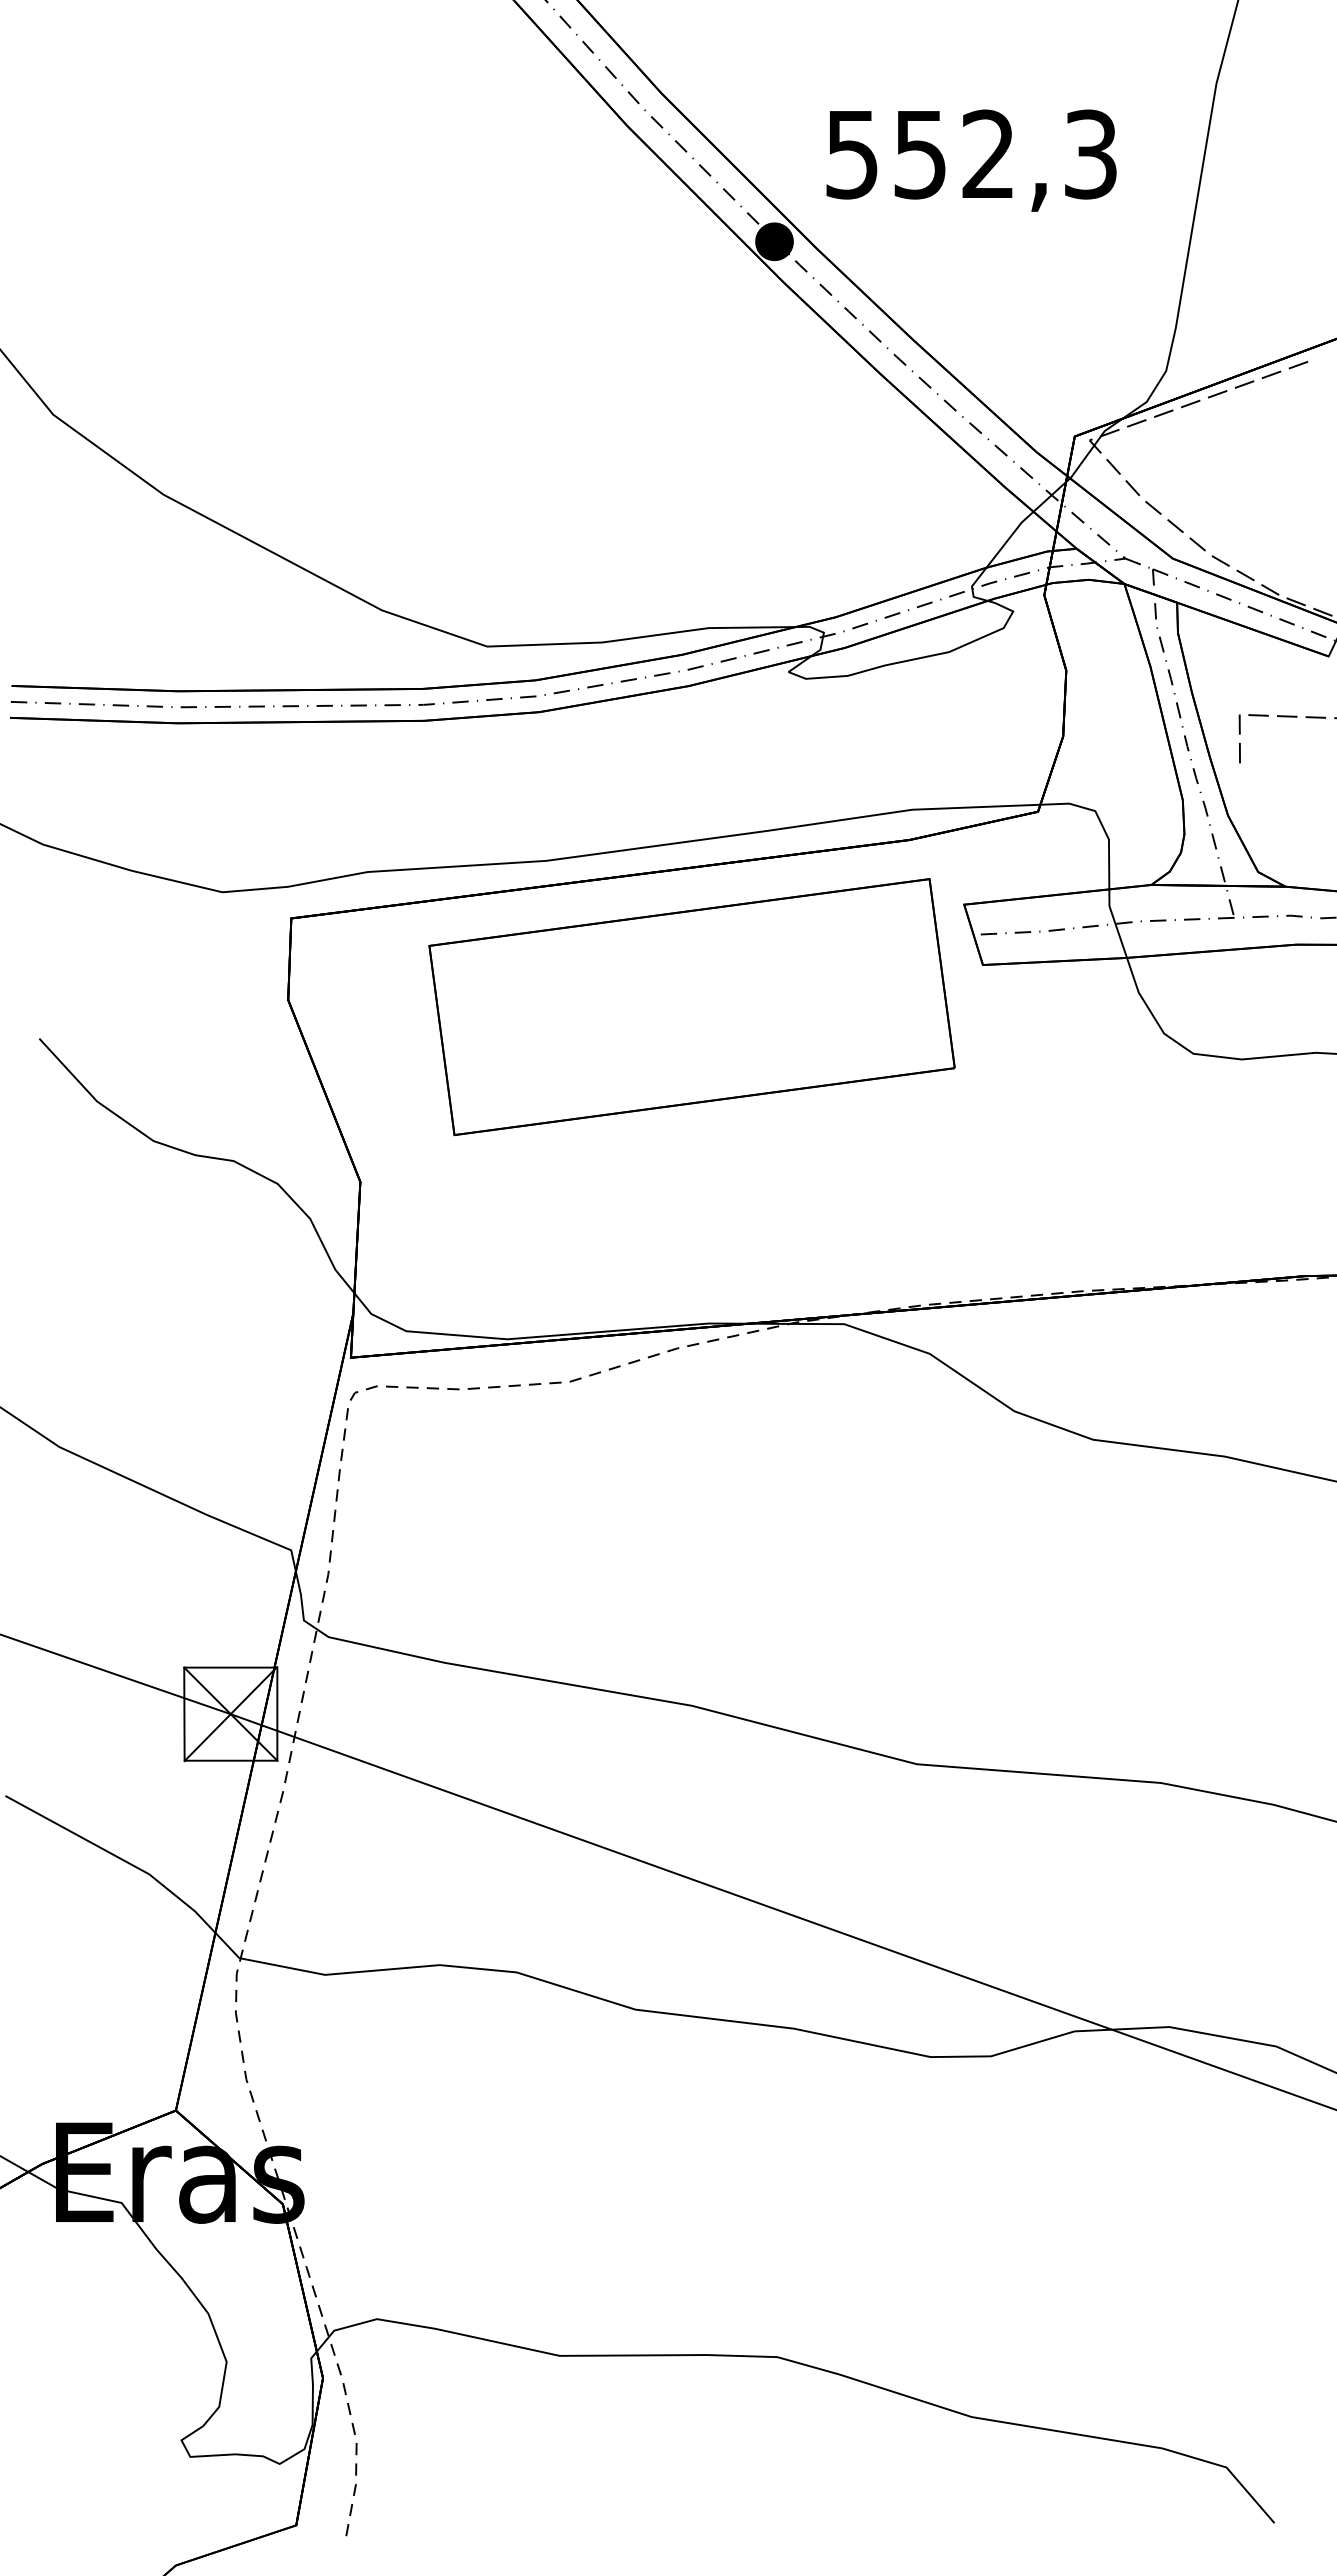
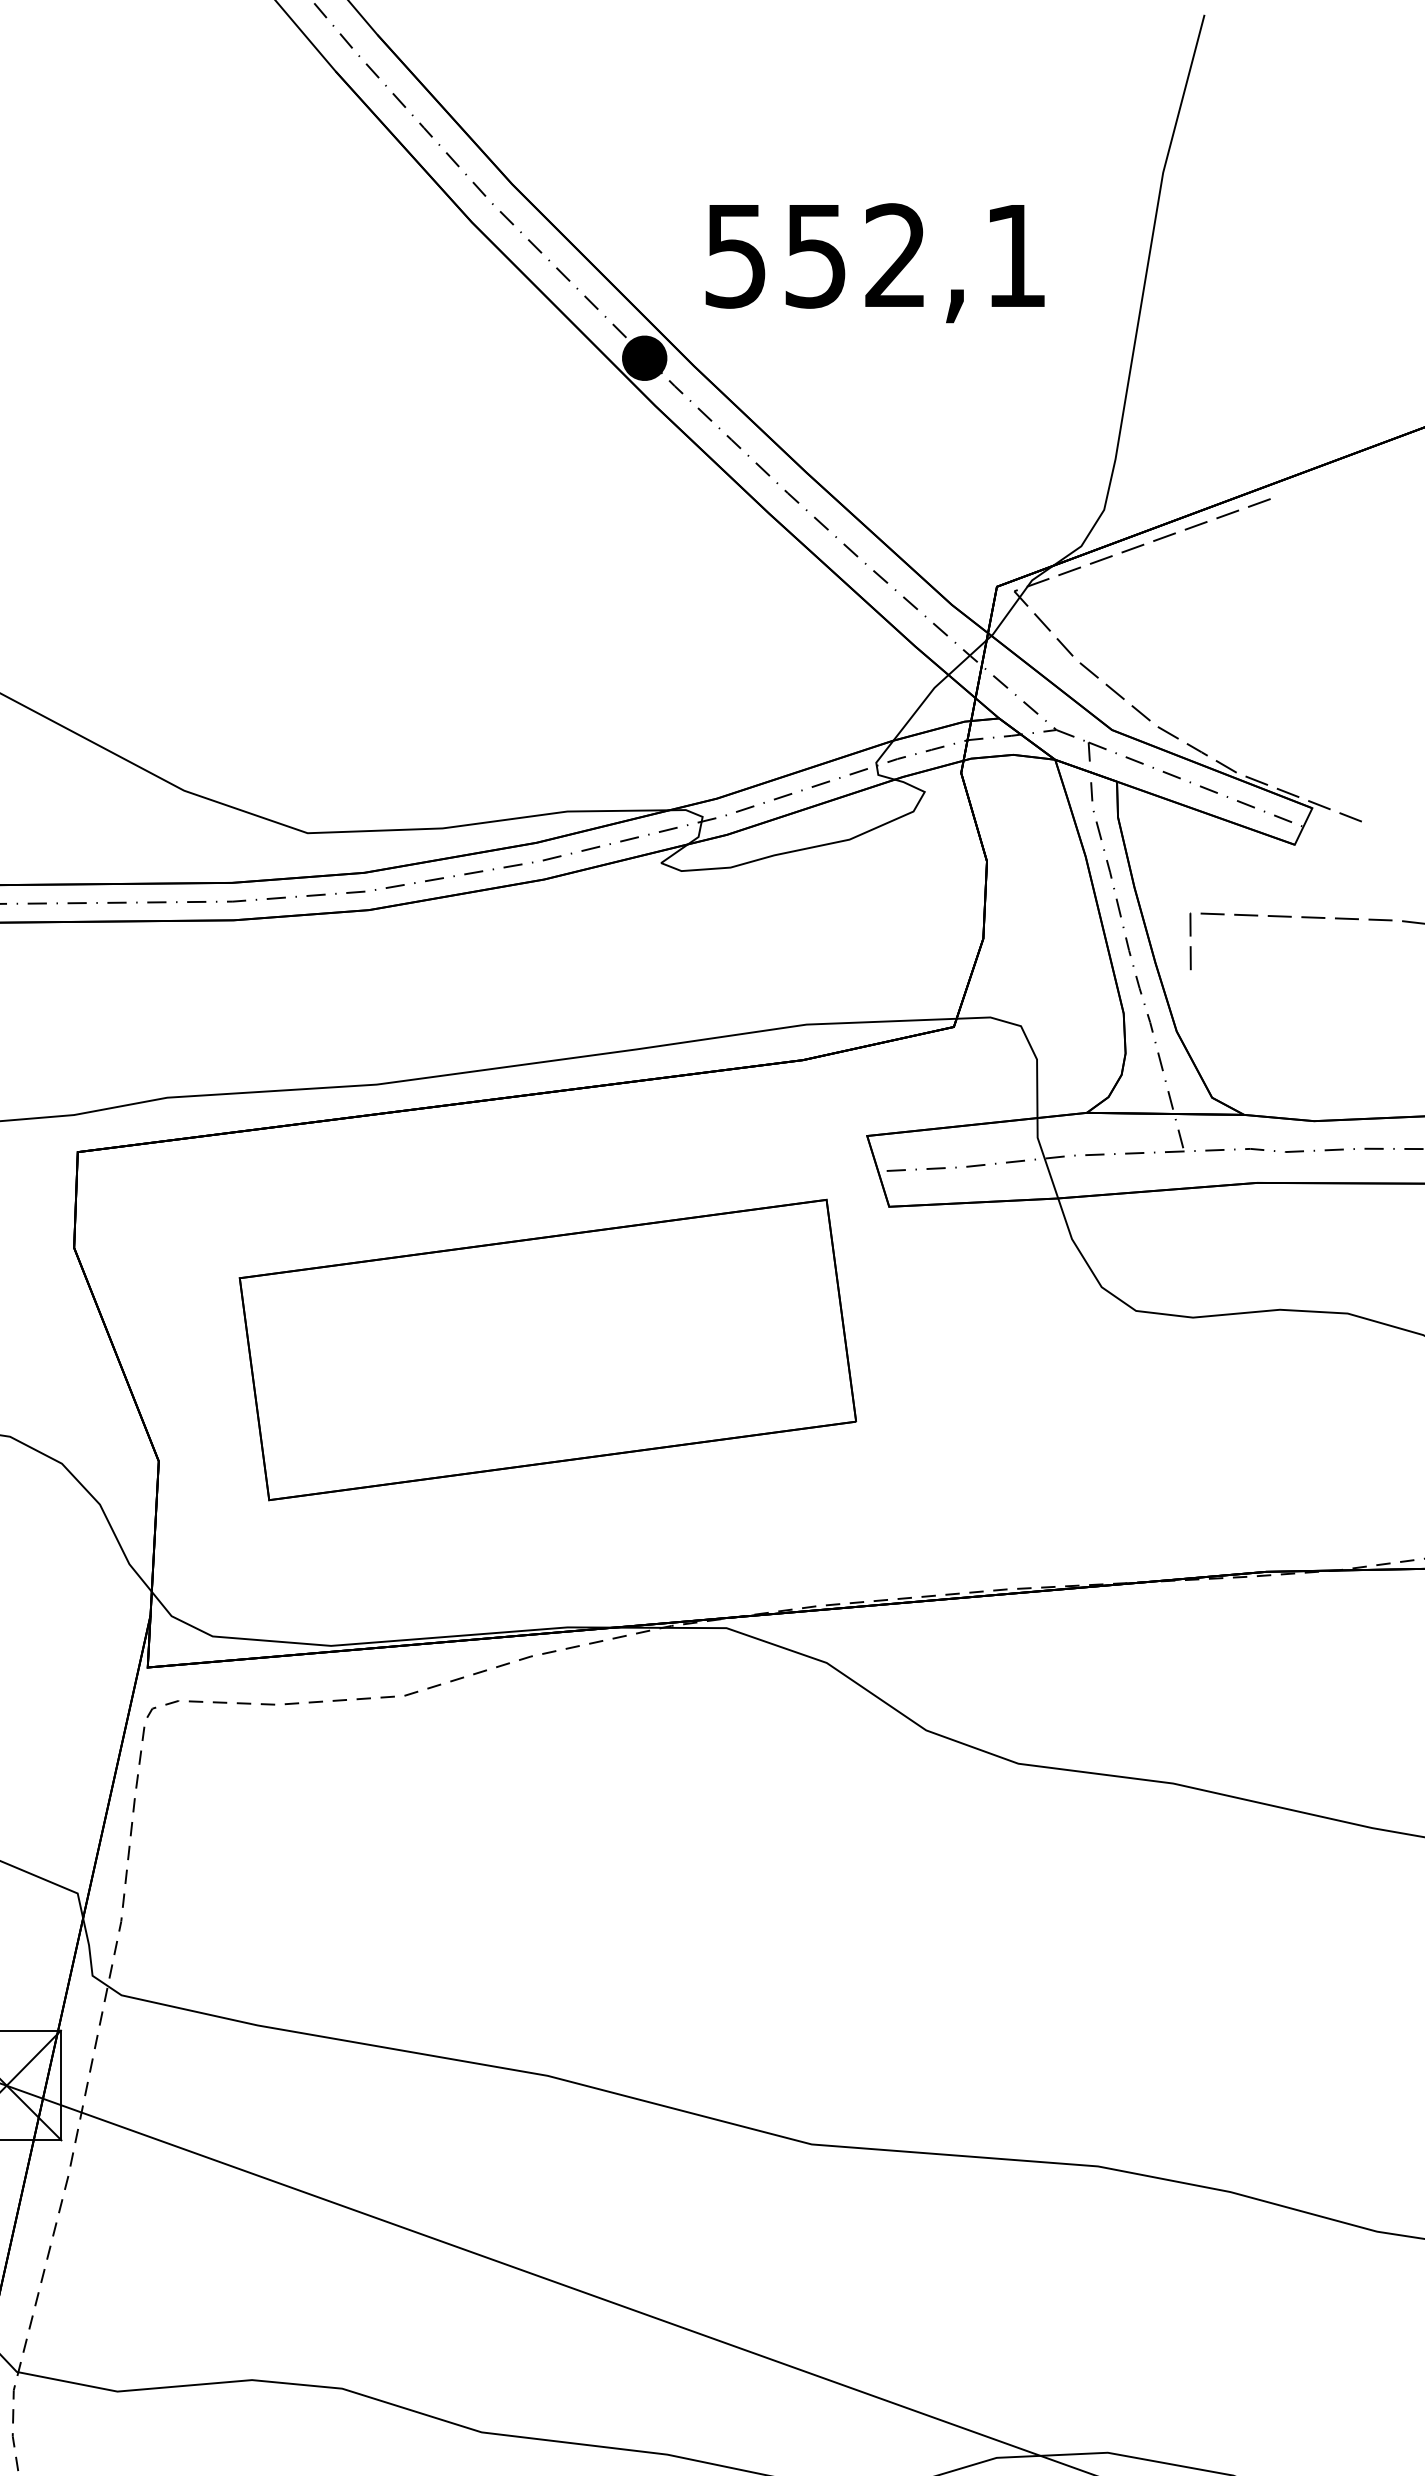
text: (1090, 154) -> (1015, 255), 552,3 -> 552,1
part: (691, 1007) -> (547, 1350), moved

